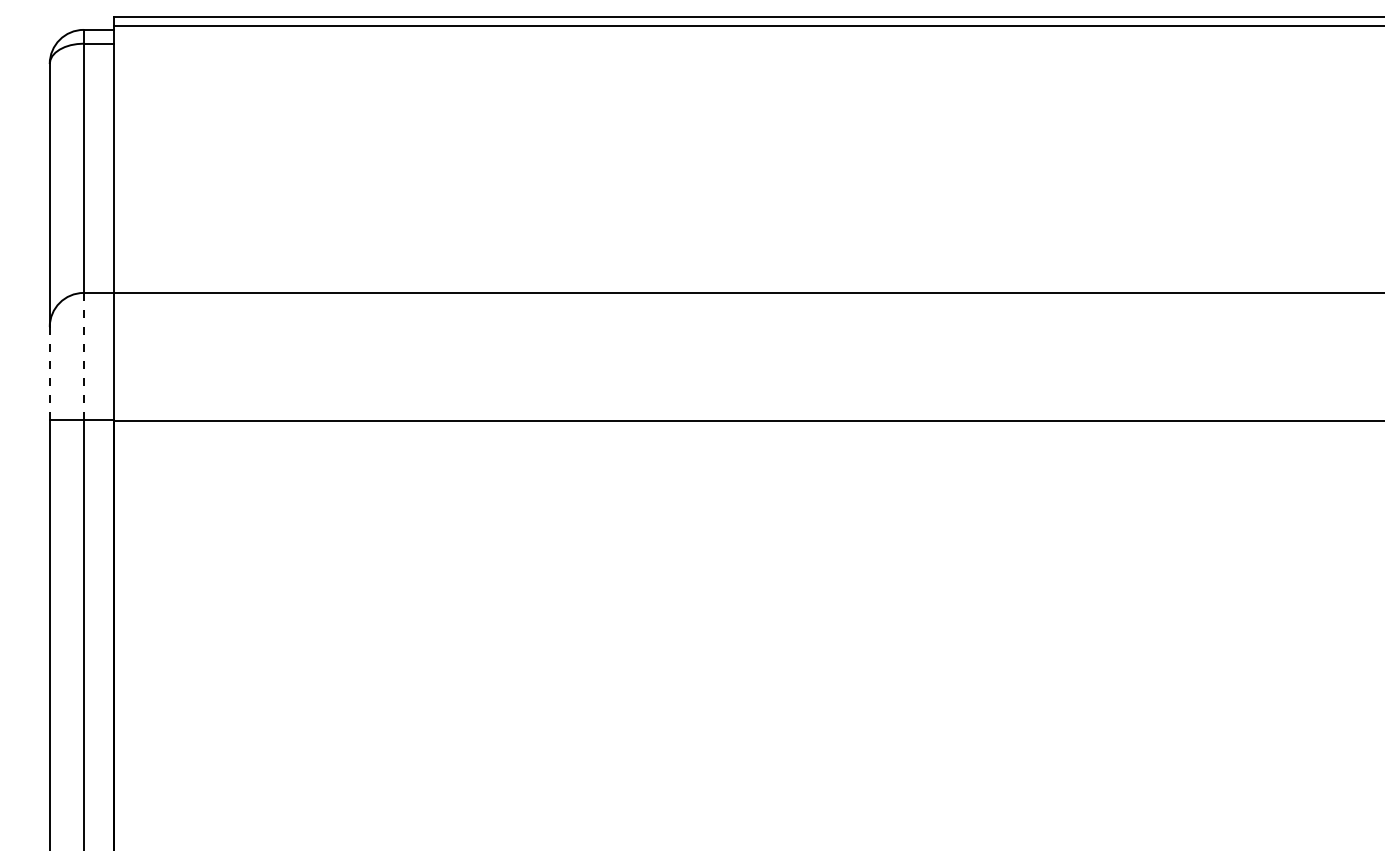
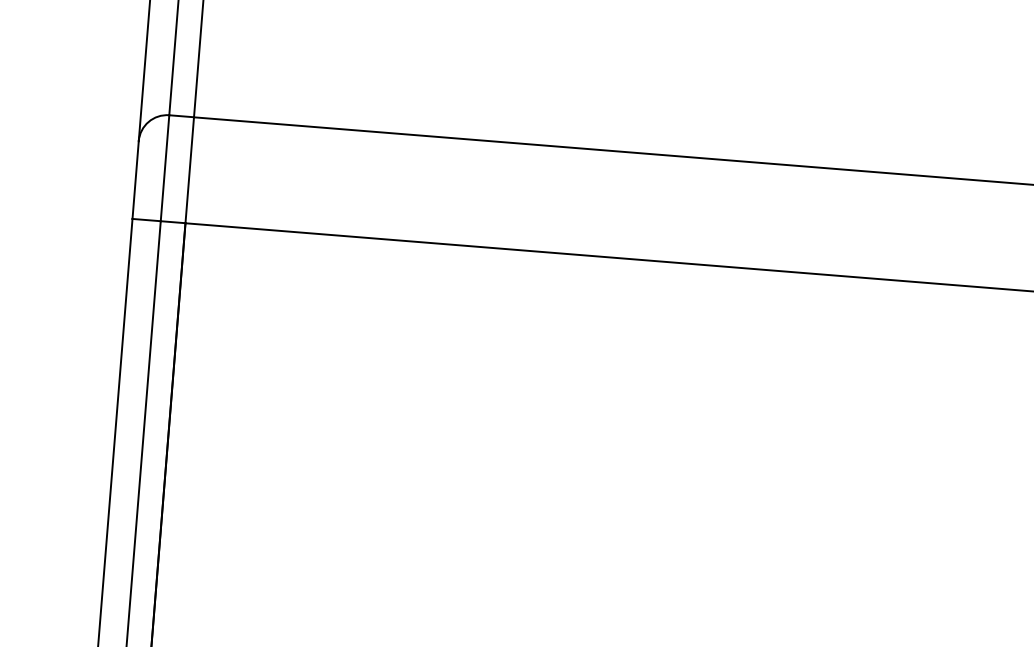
line: (83, 356) -> (164, 168), dashed -> solid
line: (49, 373) -> (135, 179), dashed -> solid

